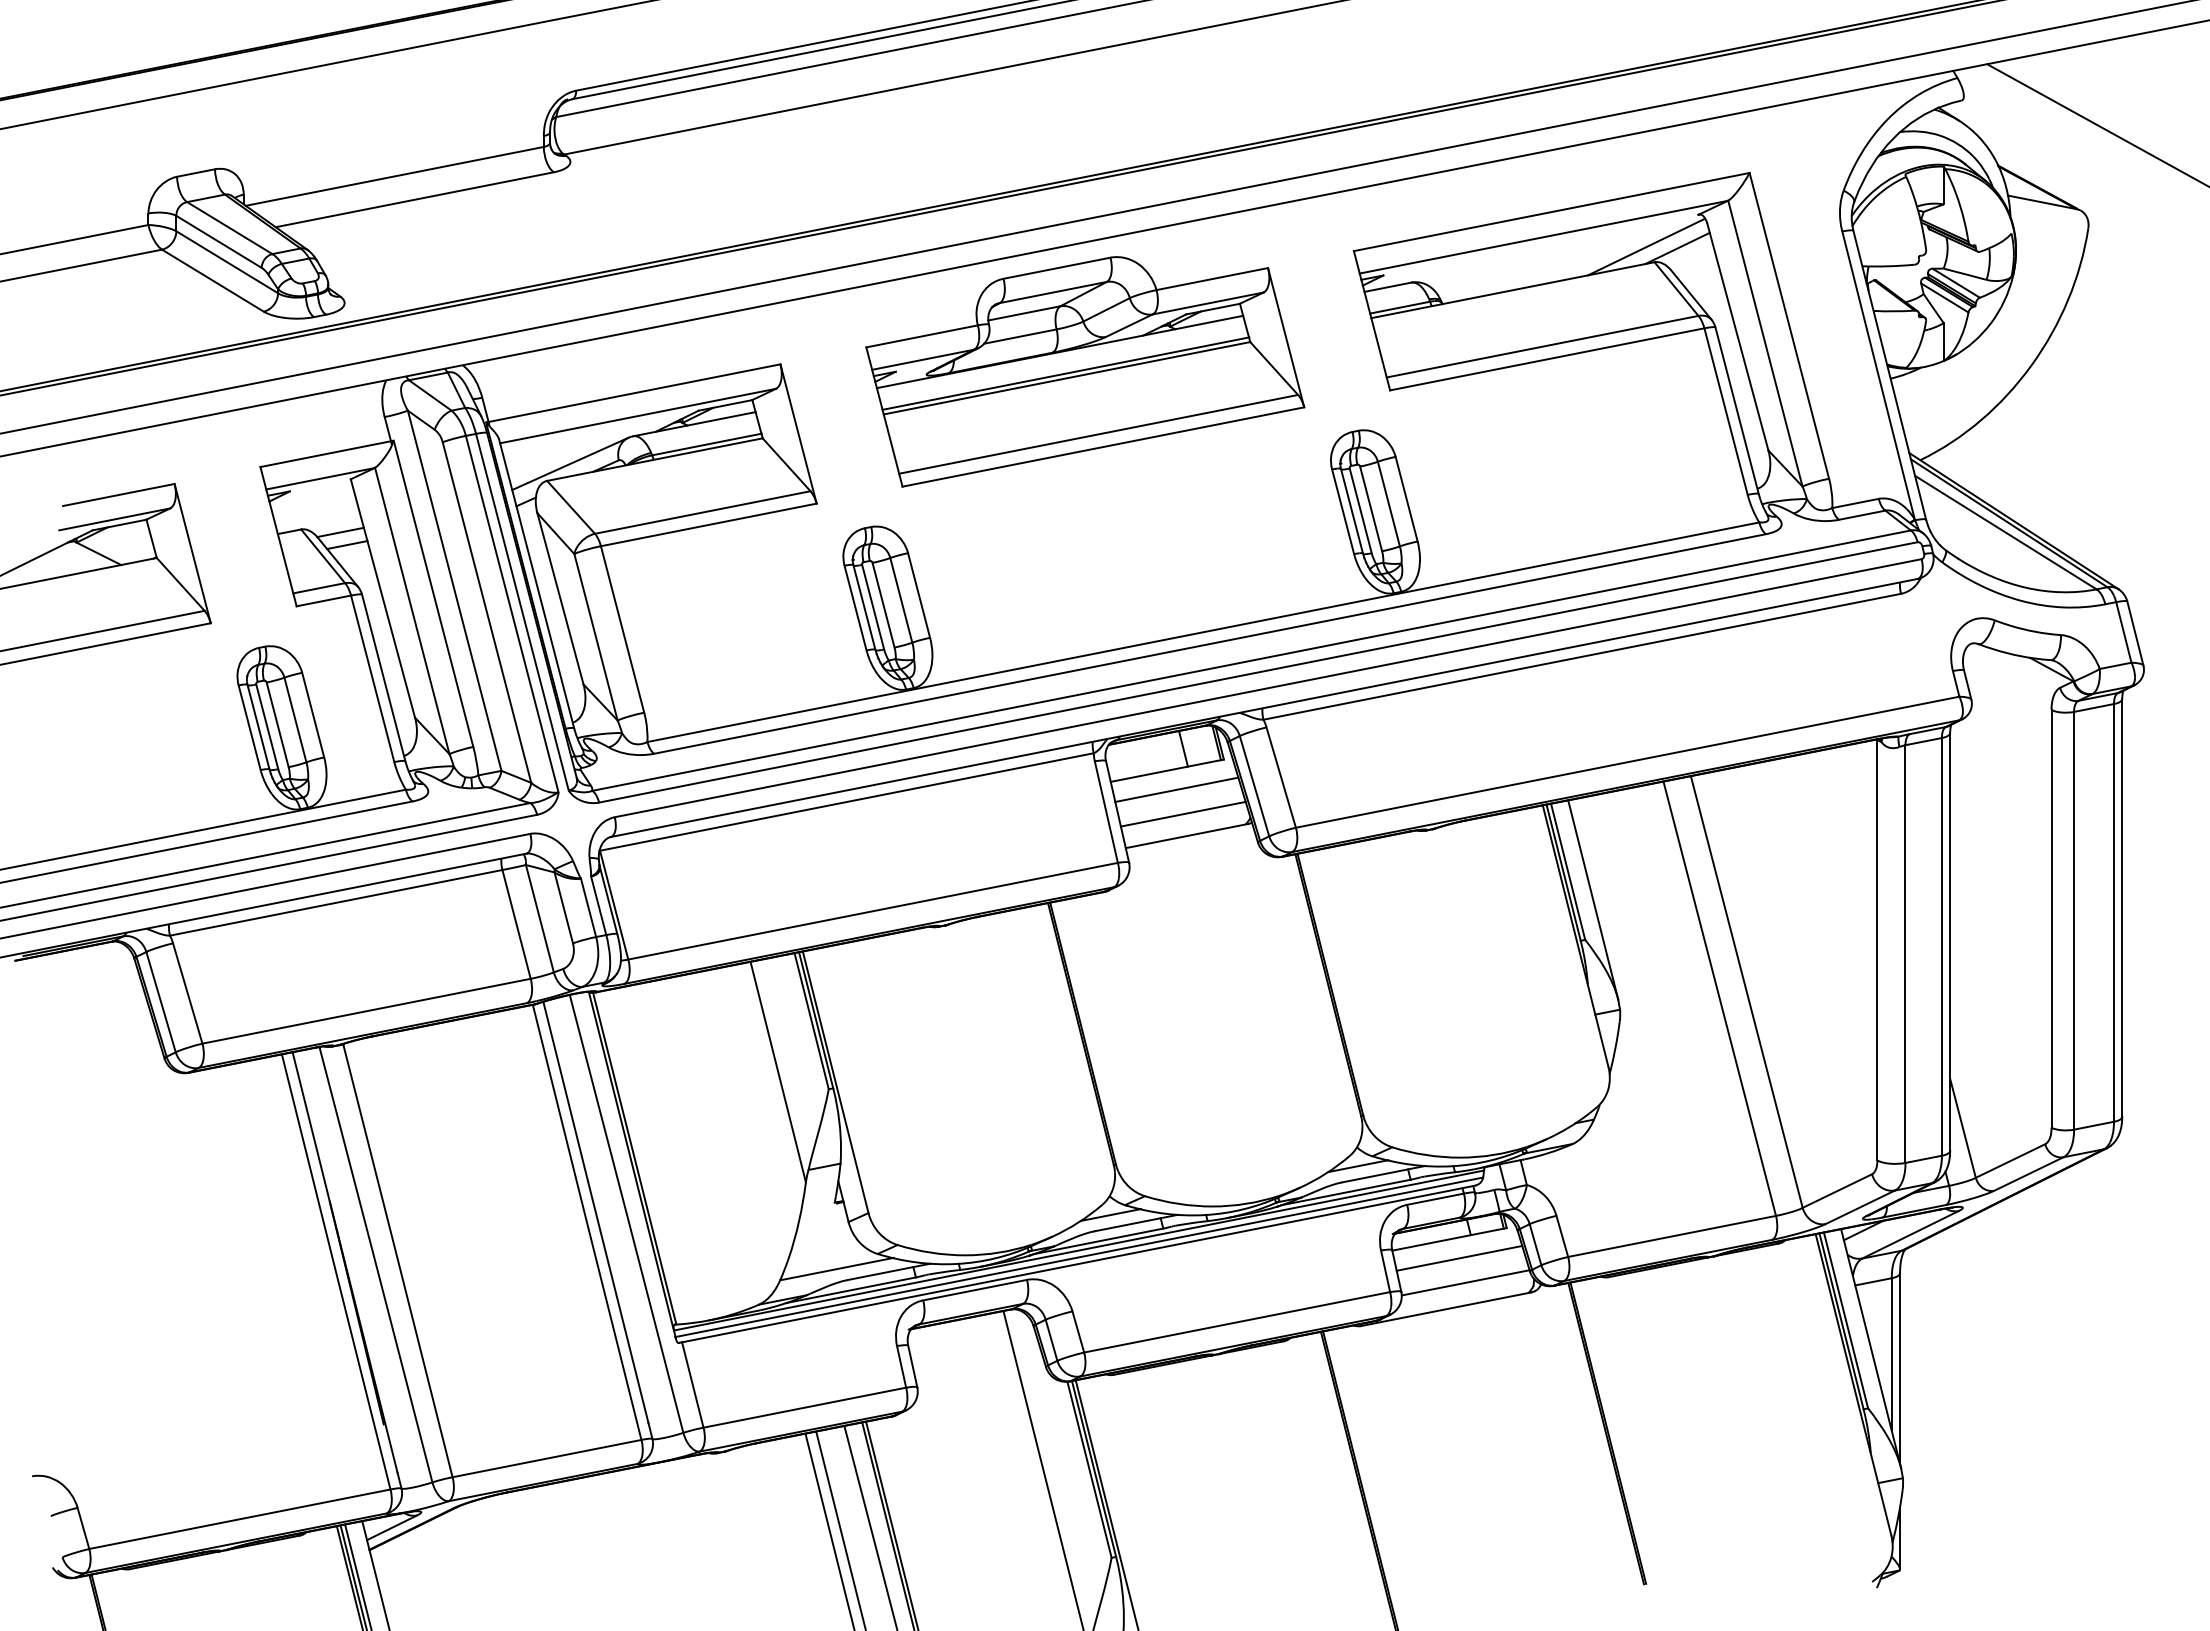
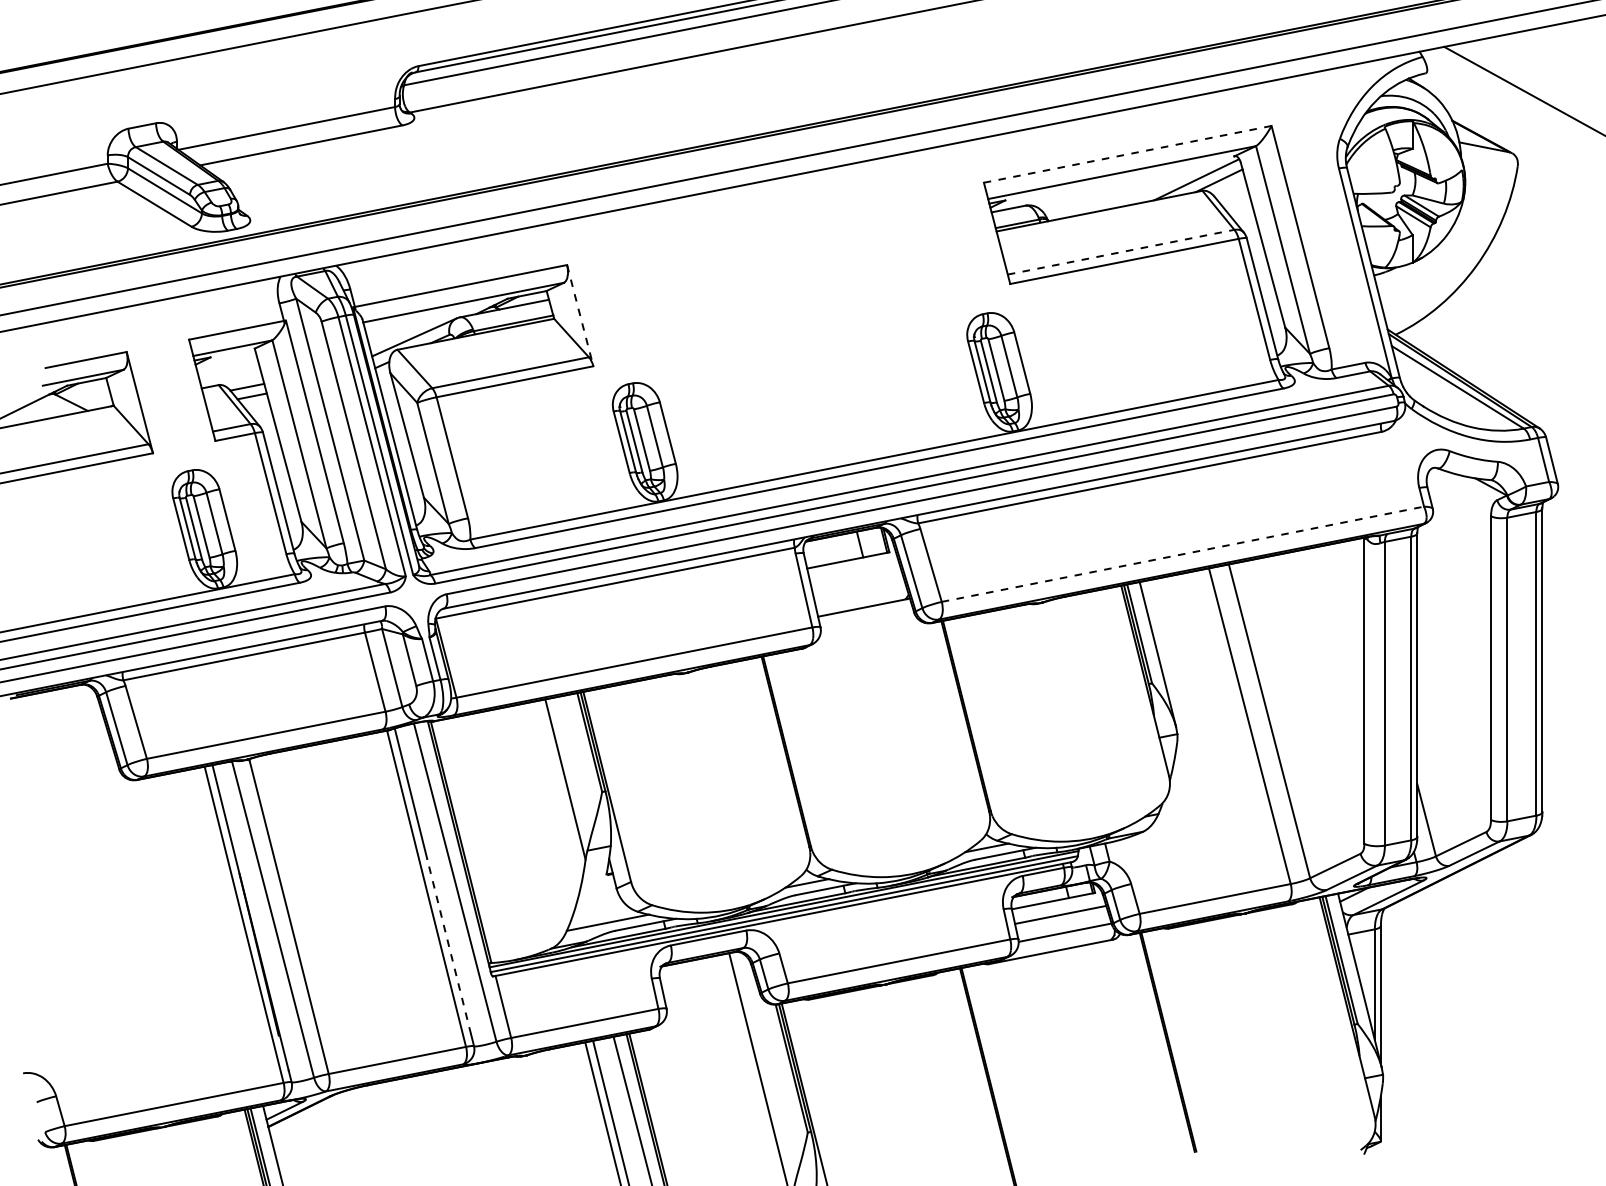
line: (1551, 212) -> (1127, 154), solid -> dashed
line: (1542, 346) -> (1121, 252), solid -> dashed
part: (1085, 371) -> (788, 270), removed
line: (798, 434) -> (580, 316), solid -> dashed
line: (1628, 762) -> (1183, 554), solid -> dashed
line: (1176, 789) -> (854, 574), removed
line: (1182, 813) -> (859, 591), removed
line: (618, 1301) -> (449, 946), solid -> dashed

